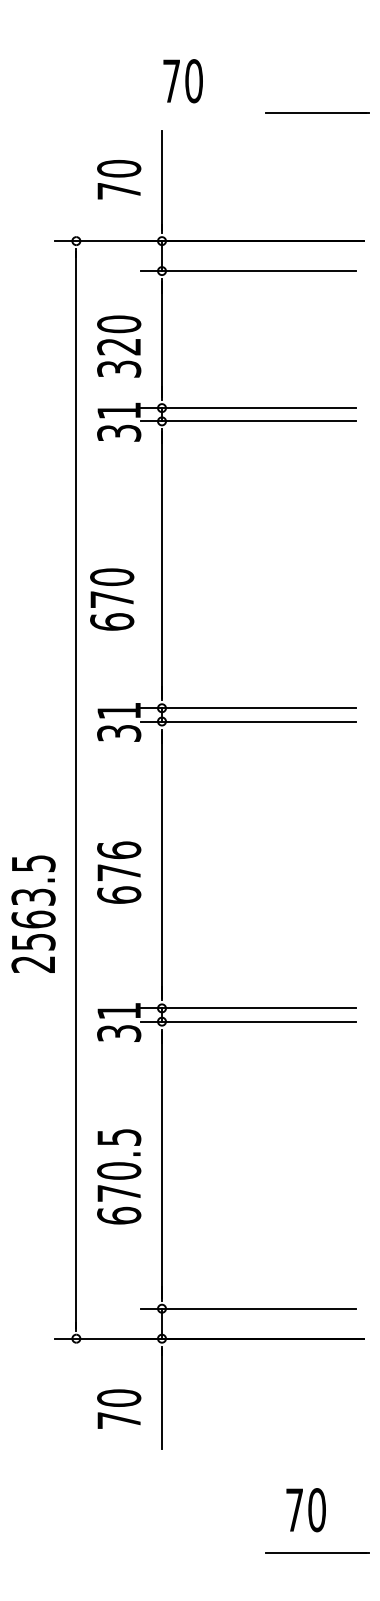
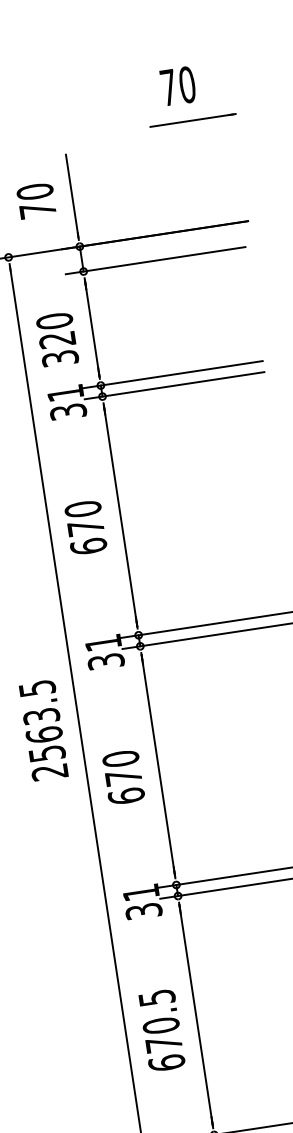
text: (182, 81) -> (177, 86), moved
text: (112, 599) -> (86, 527), moved
text: (119, 850) -> (121, 758), 676 -> 670
text: (33, 913) -> (43, 729), moved

